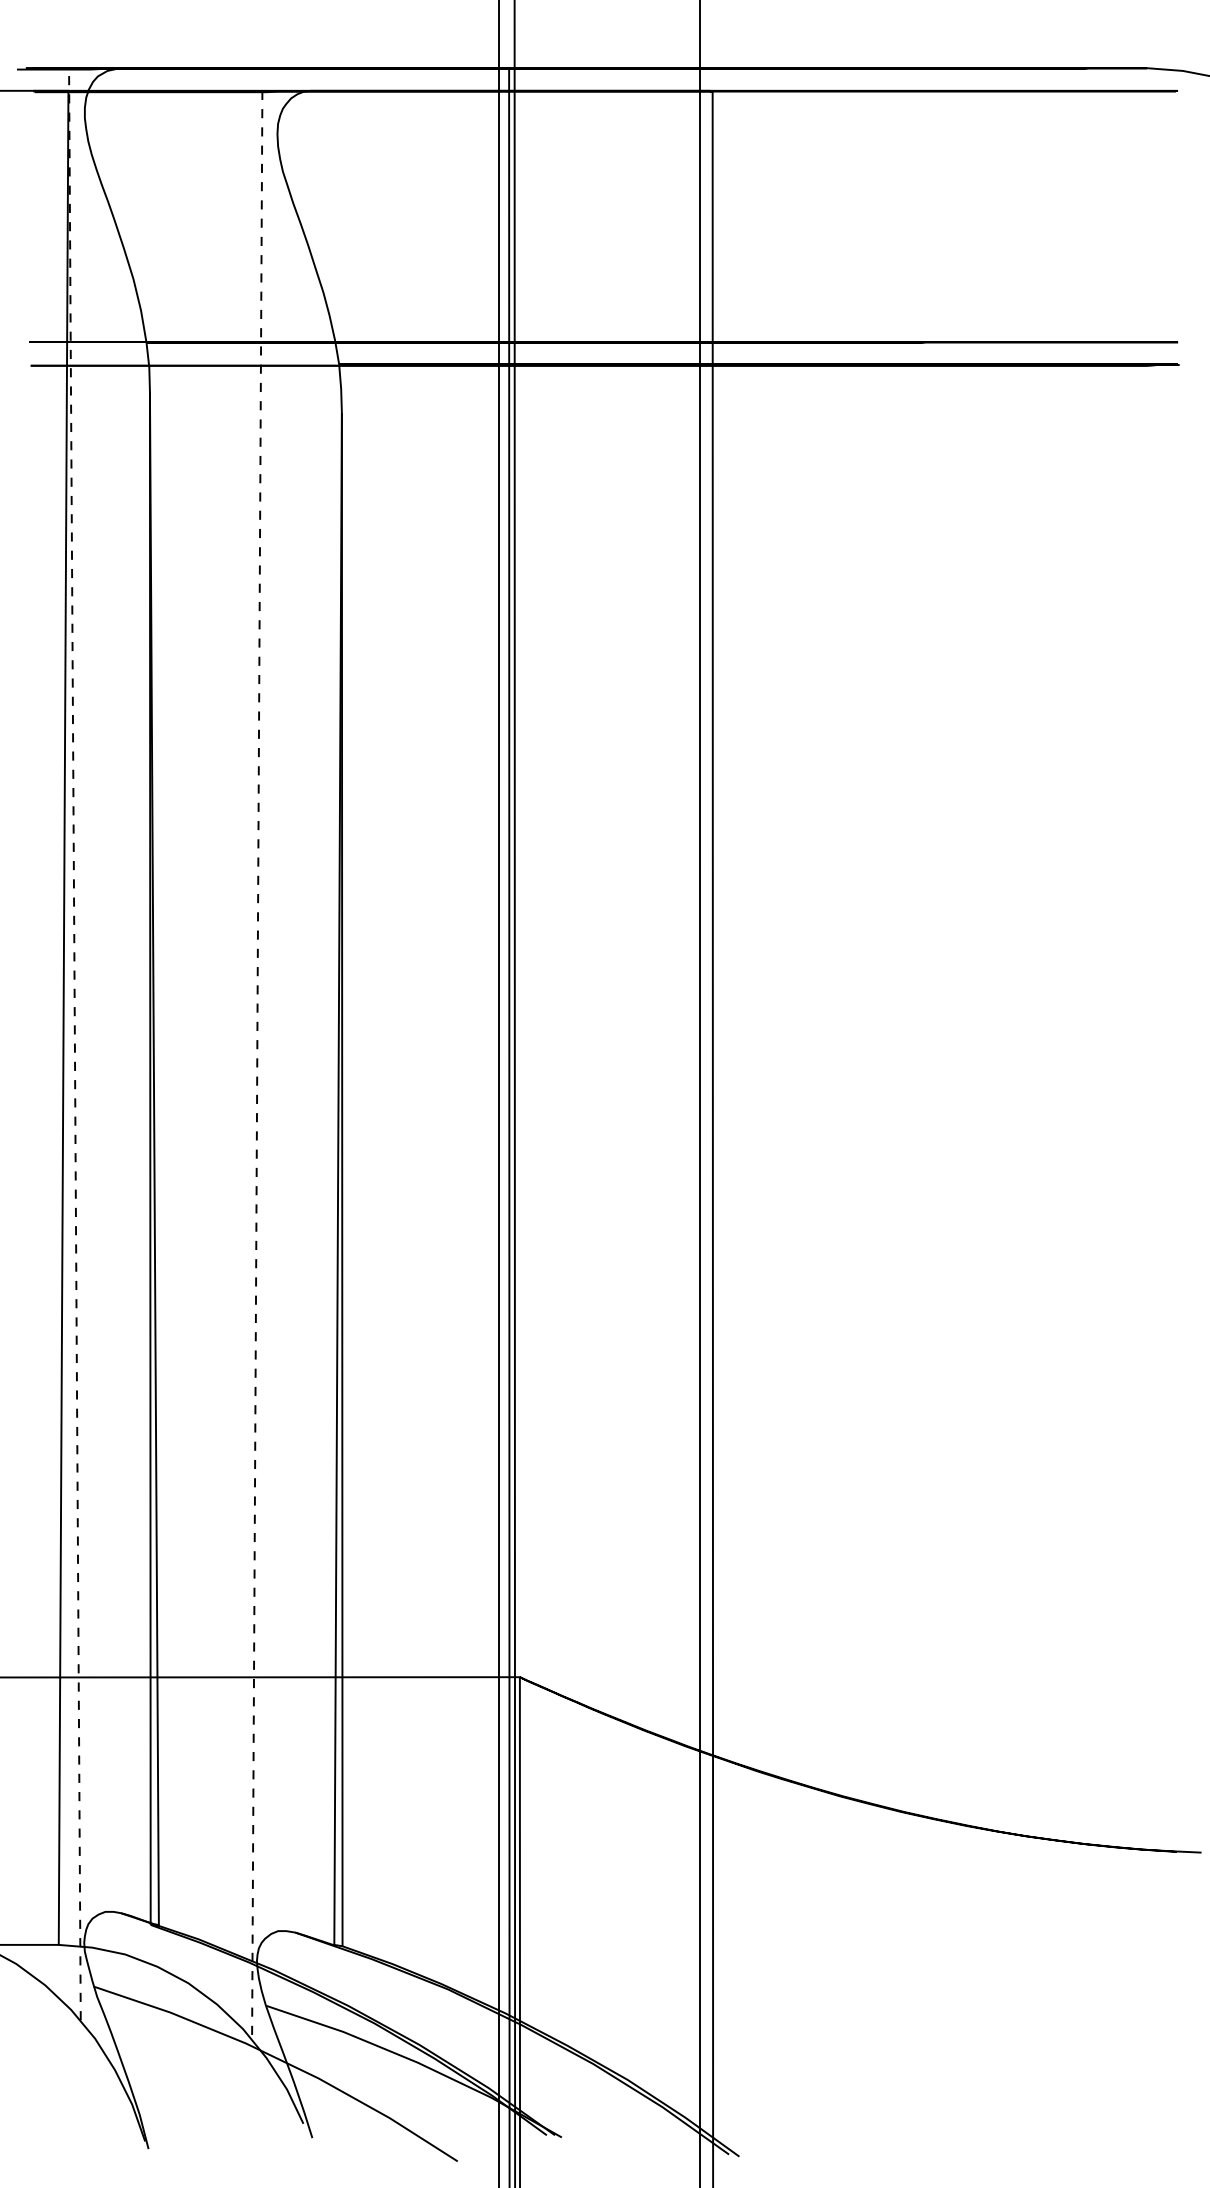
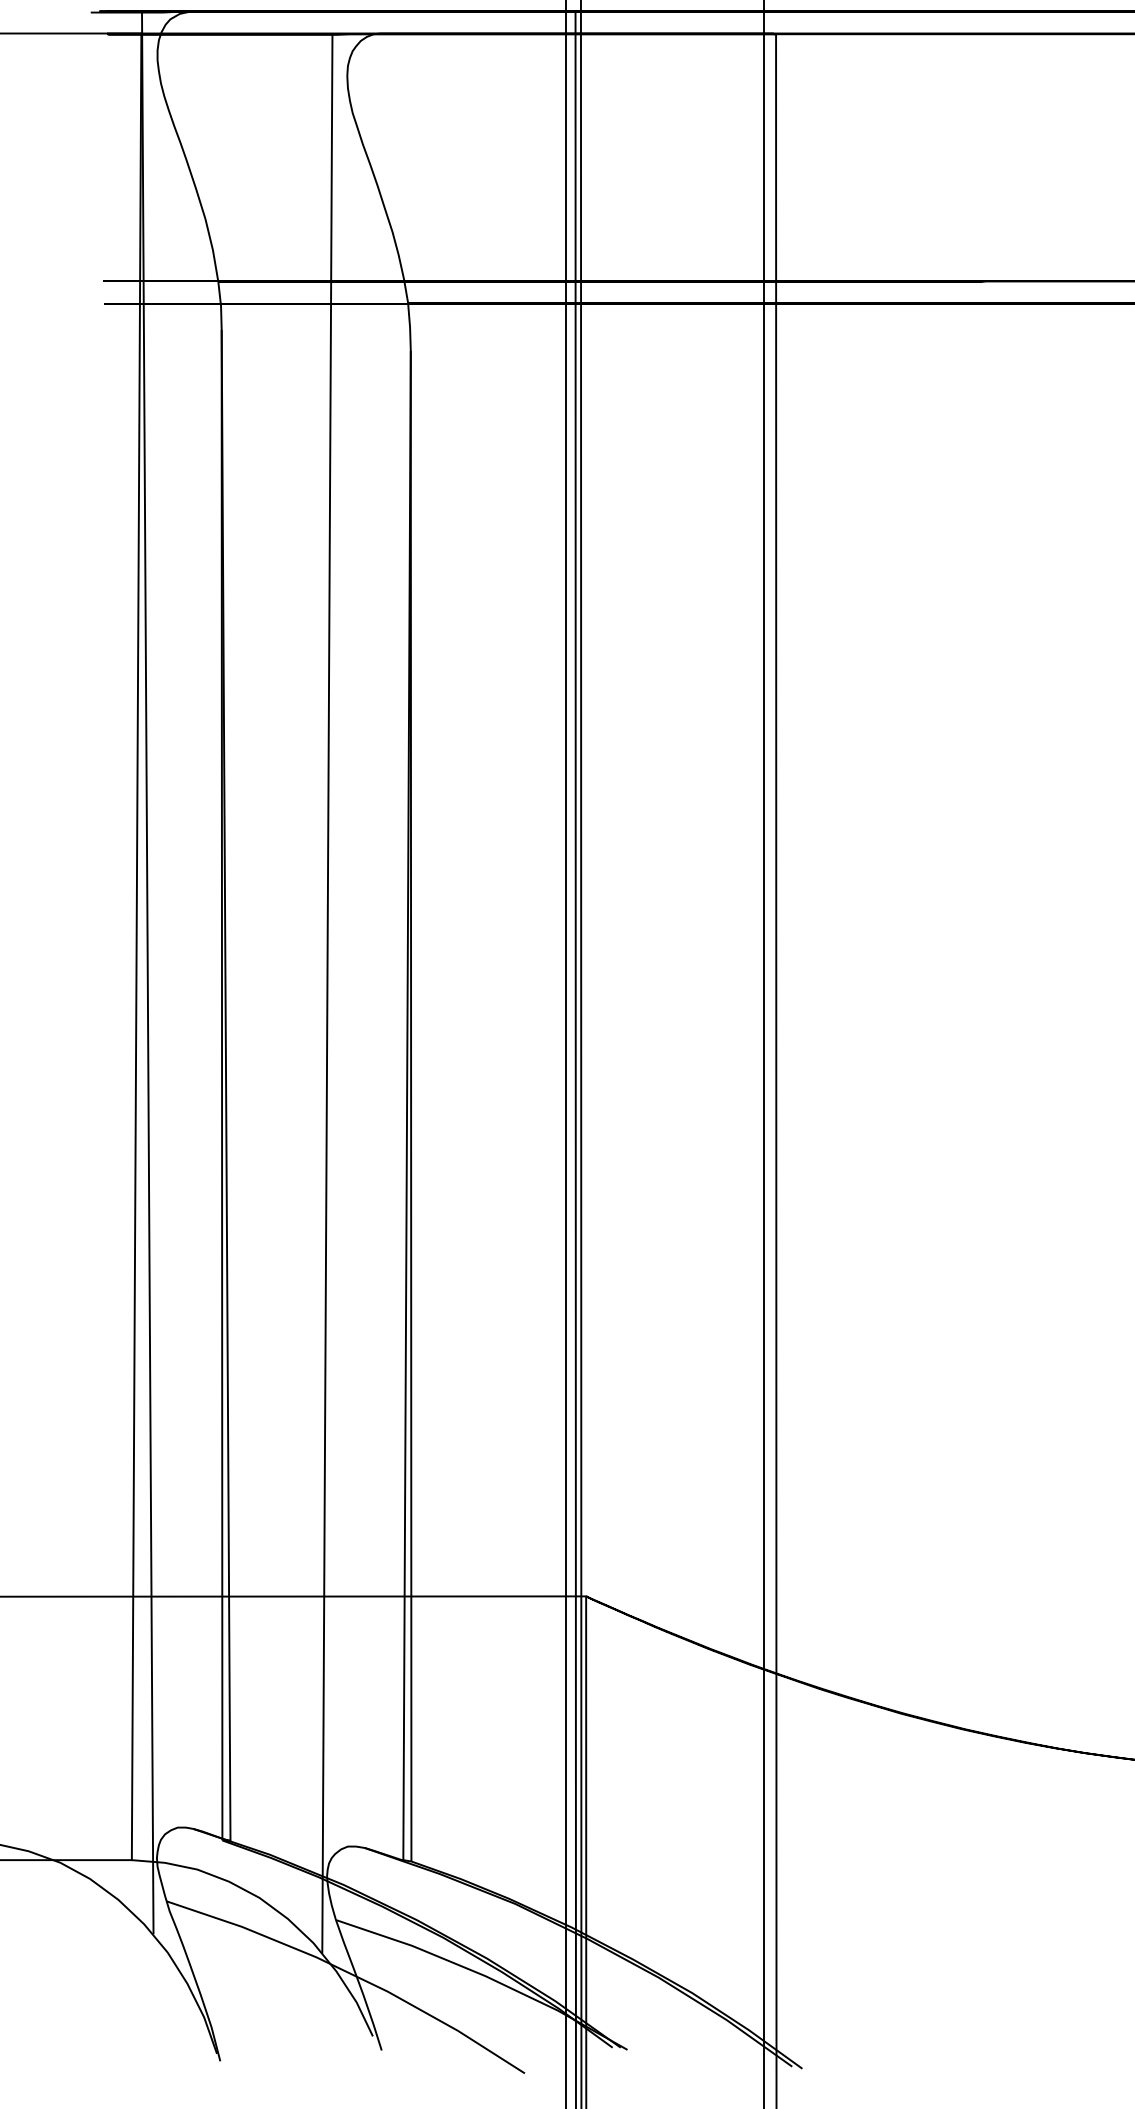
line: (74, 1044) -> (147, 973), dashed -> solid
line: (257, 1065) -> (327, 993), dashed -> solid

